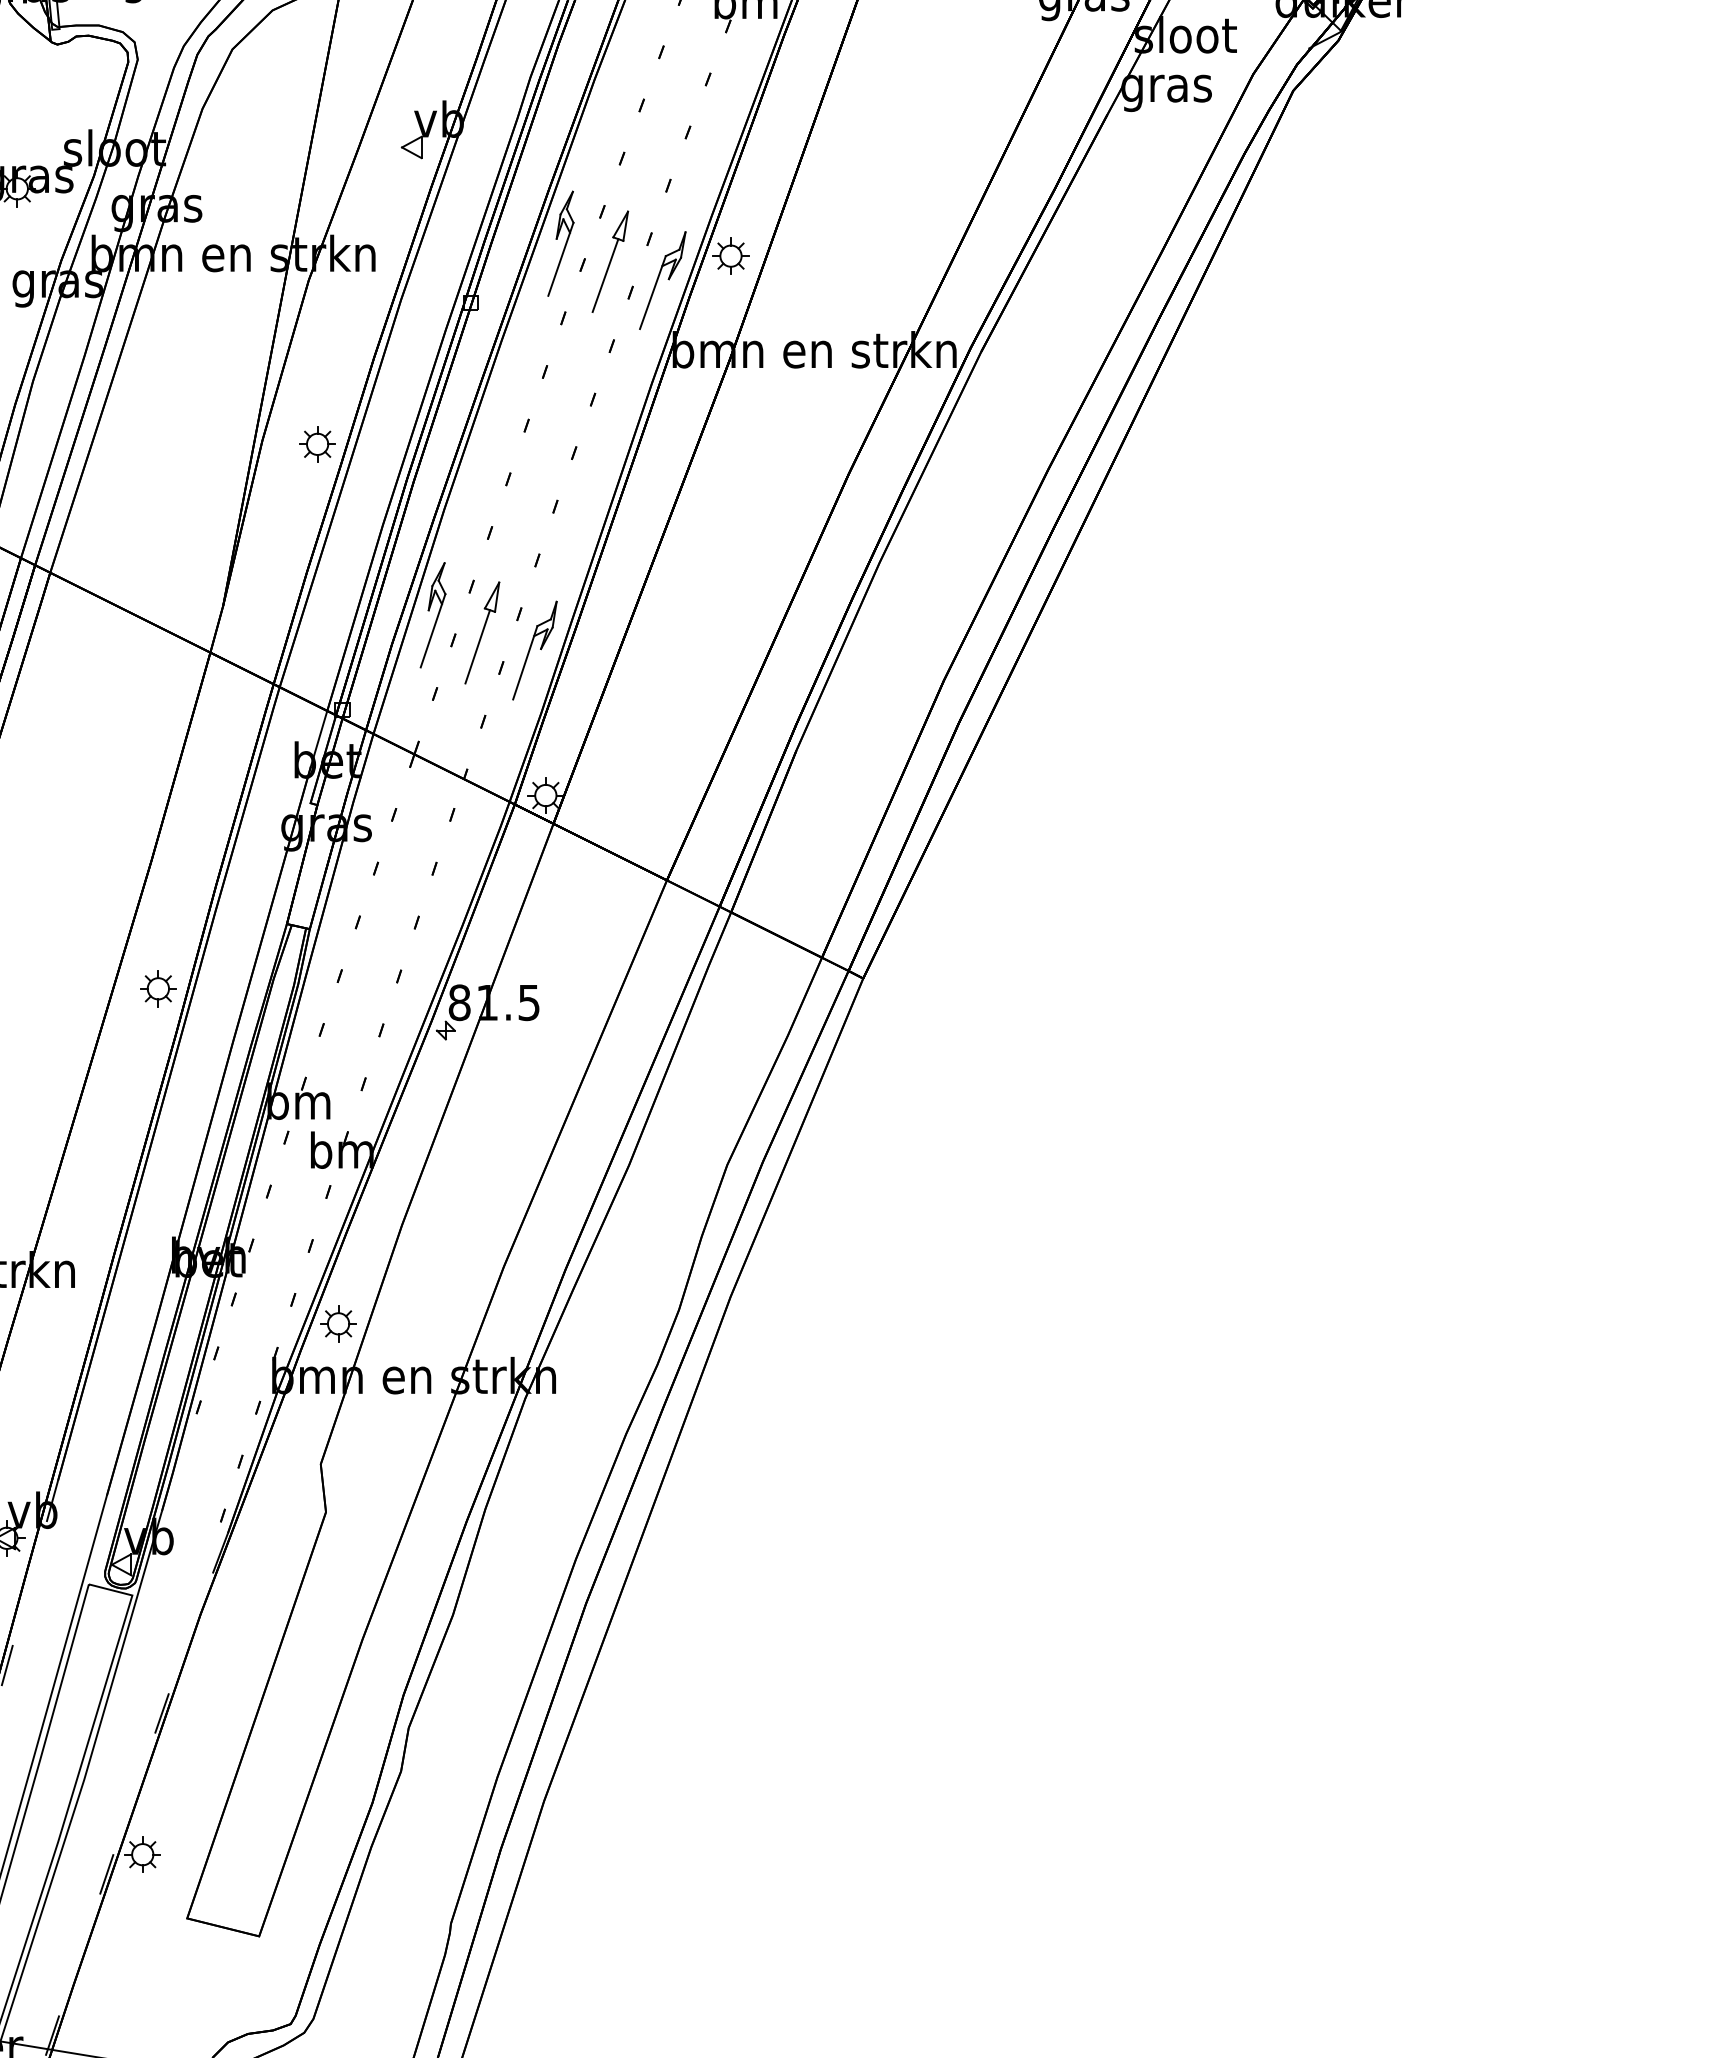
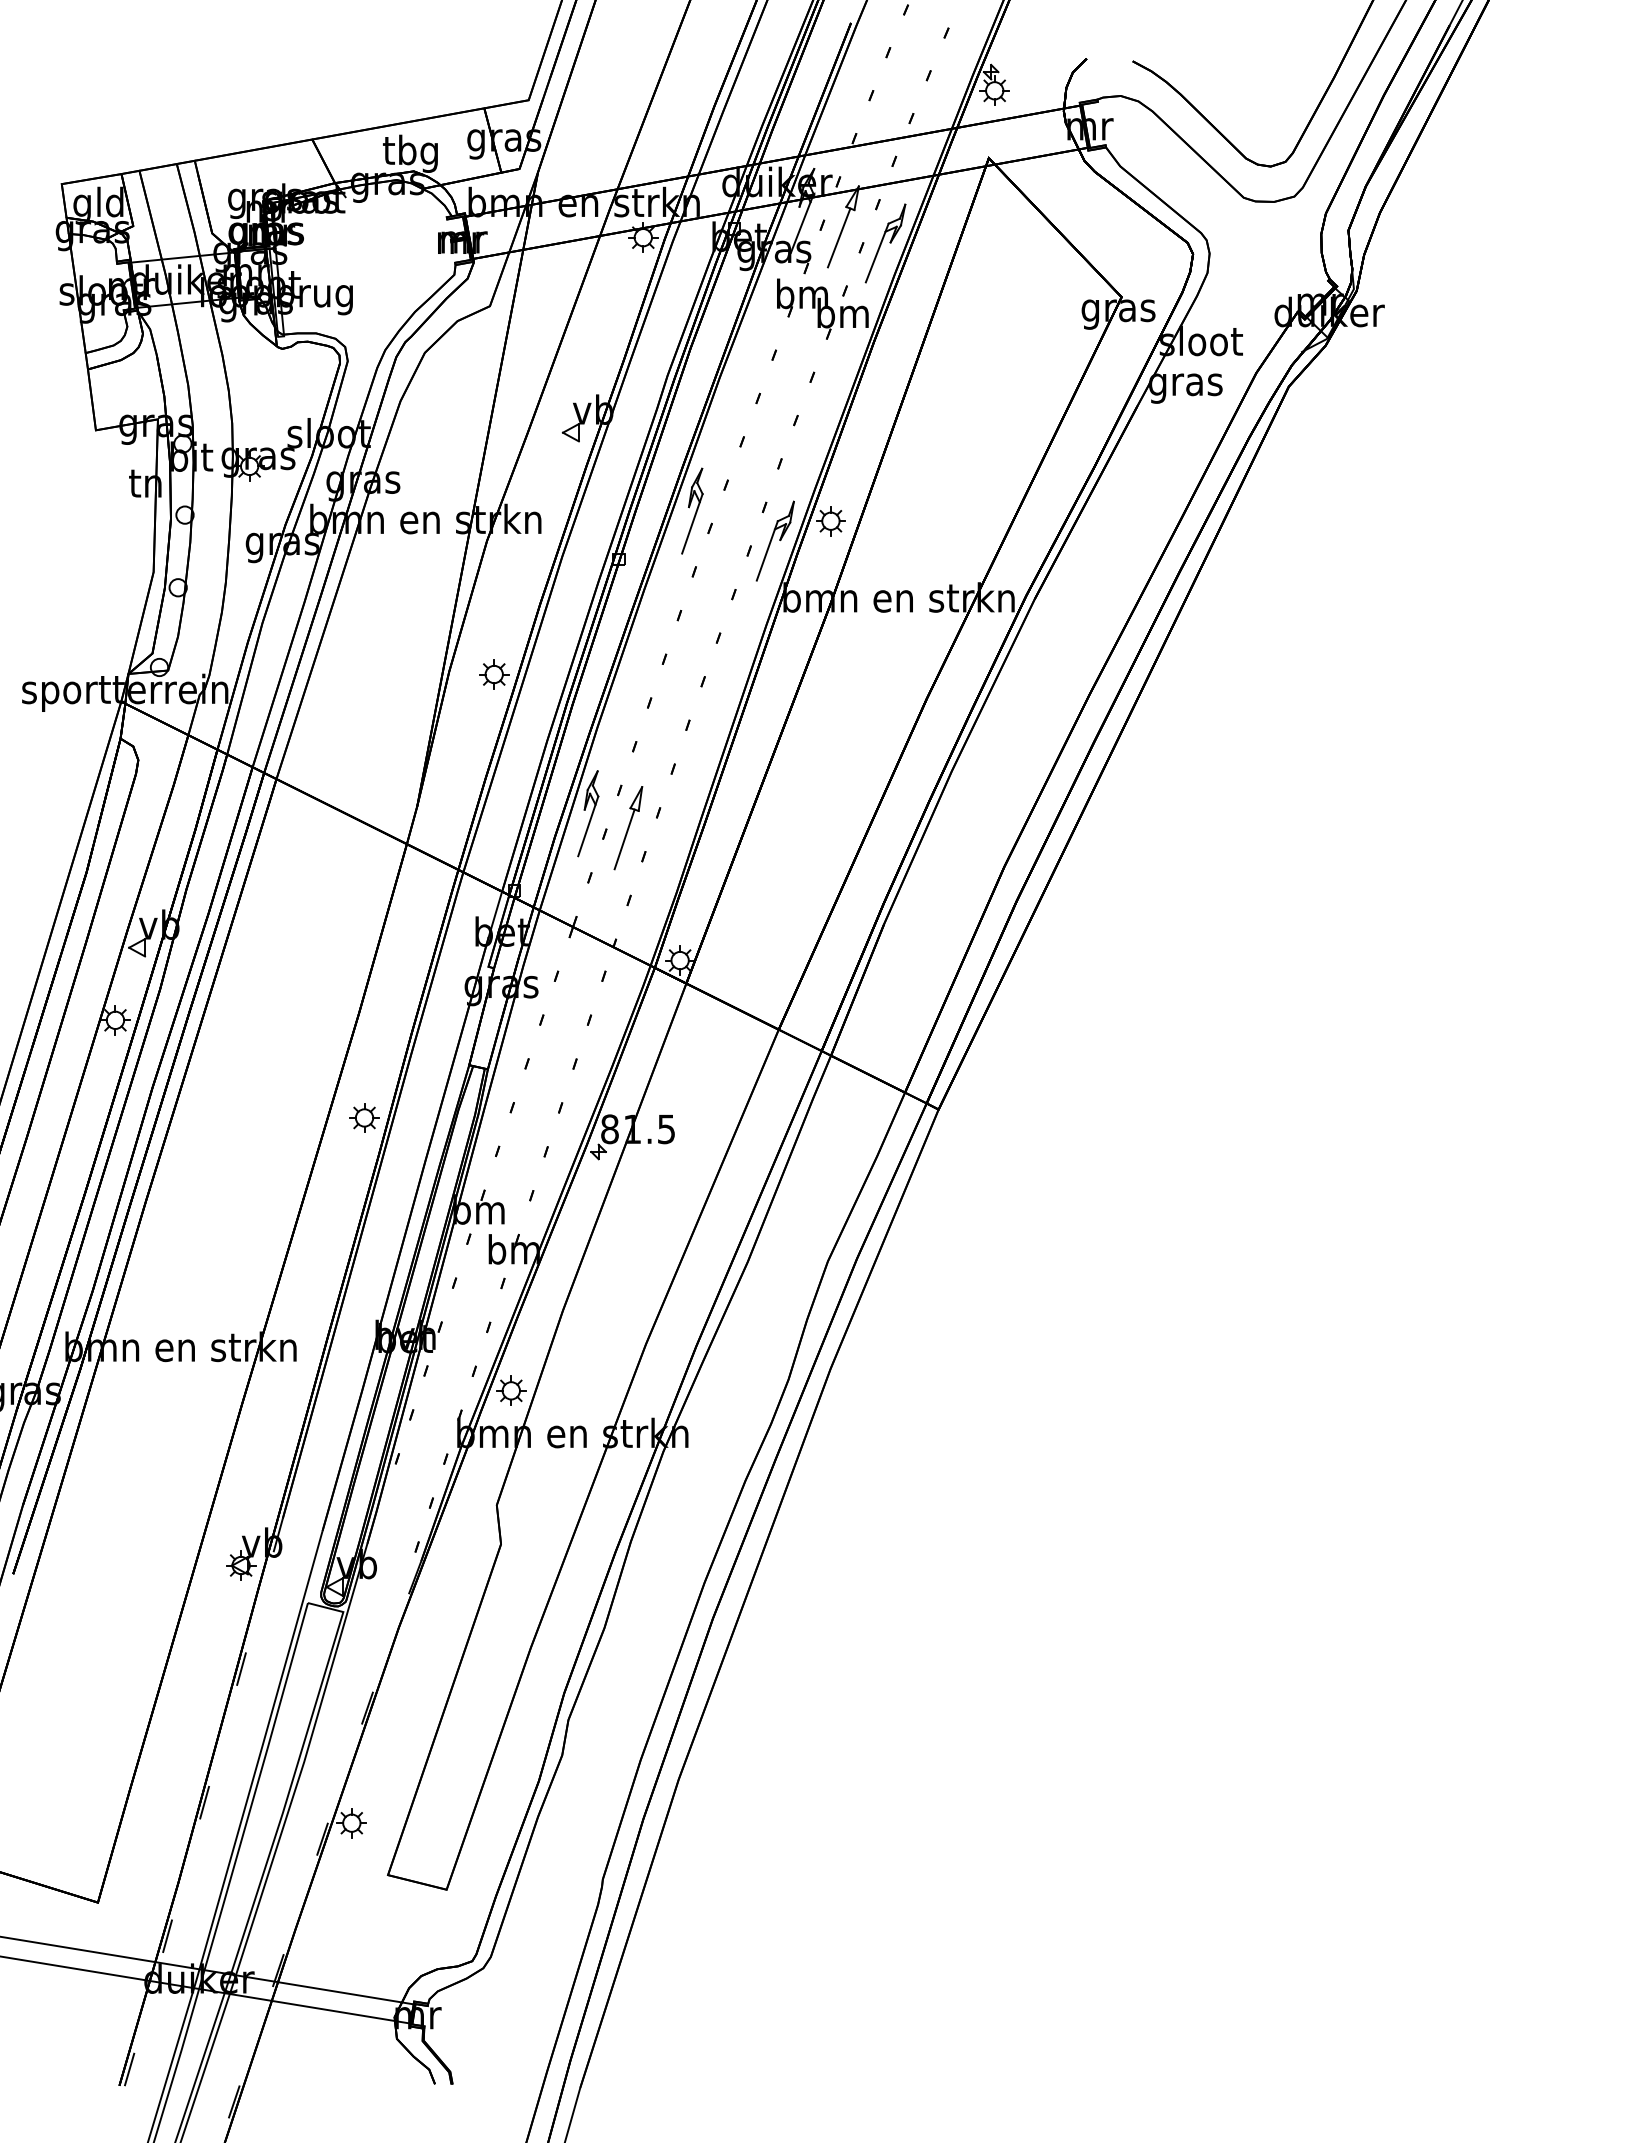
part: (610, 261) -> (732, 525), removed
part: (534, 650) -> (670, 842), removed

